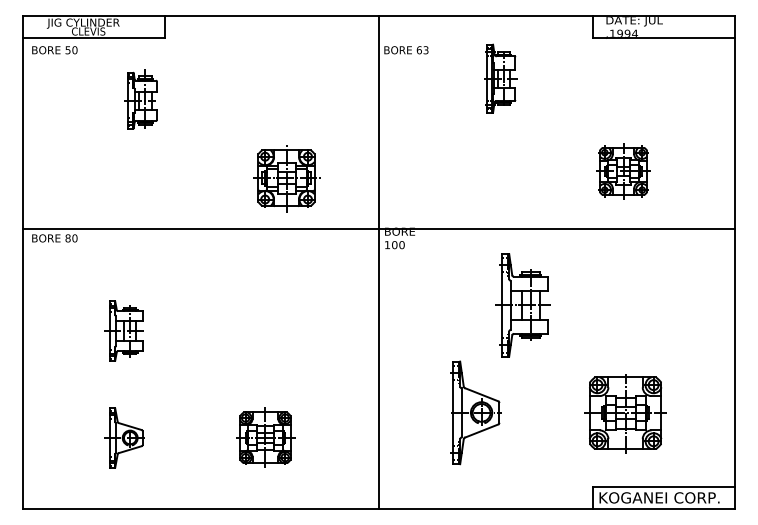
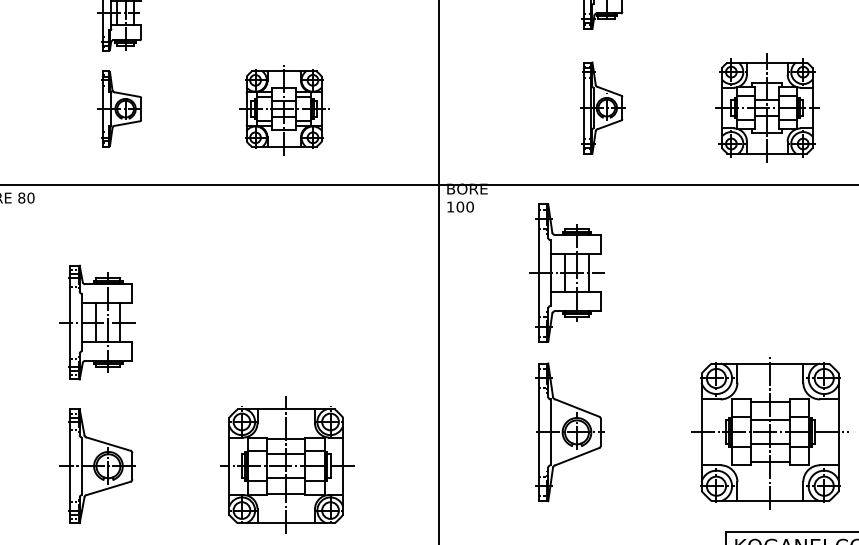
part: (140, 171) -> (119, 108), added
part: (500, 171) -> (602, 108), added
part: (623, 171) -> (767, 108), size x1.43
part: (286, 178) -> (284, 109), moved
part: (522, 305) -> (566, 273), moved
part: (124, 330) -> (97, 321), size x1.43
part: (625, 413) -> (770, 433), size x1.43
part: (124, 437) -> (97, 465), size x1.43
part: (265, 437) -> (286, 465), size x1.67

